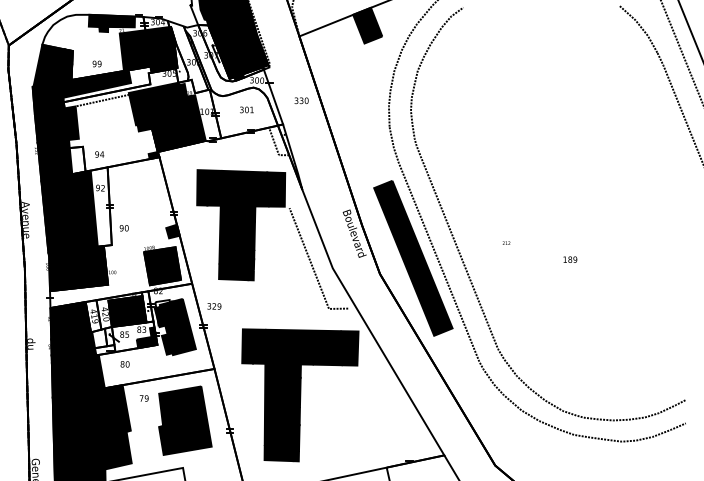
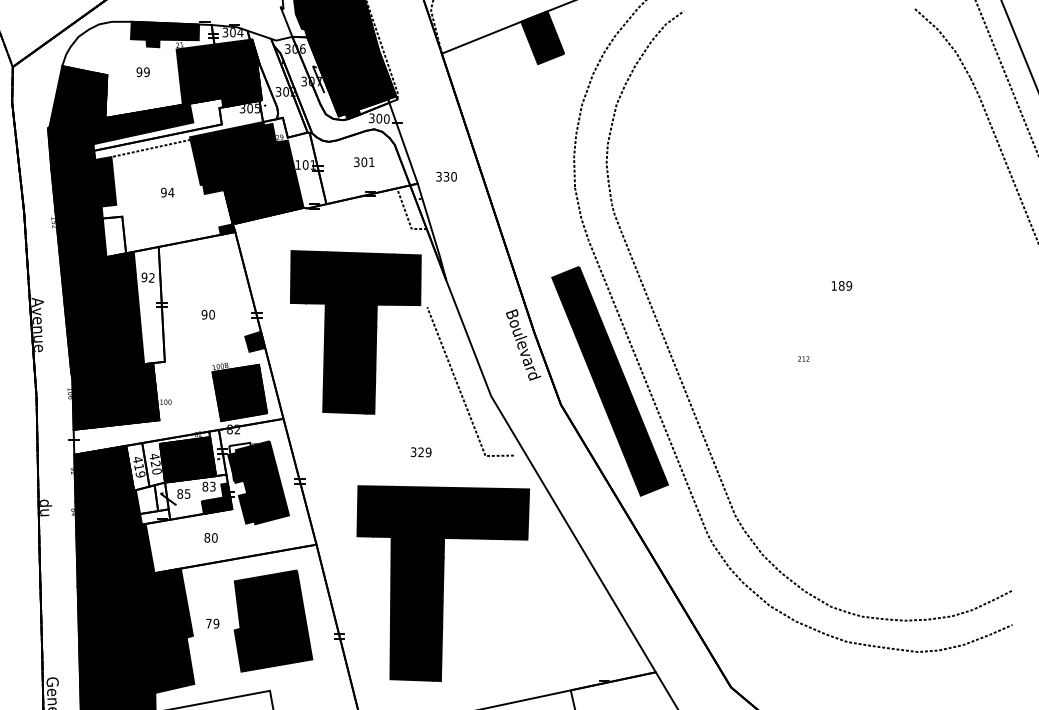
text: (96, 63) -> (142, 71), moved
text: (301, 100) -> (446, 176), moved
text: (99, 154) -> (167, 192), moved
text: (123, 228) -> (207, 315), moved
text: (506, 242) -> (803, 357), moved
text: (570, 259) -> (842, 285), moved
text: (214, 306) -> (421, 452), moved
text: (124, 364) -> (210, 538), moved
text: (143, 398) -> (211, 623), moved

